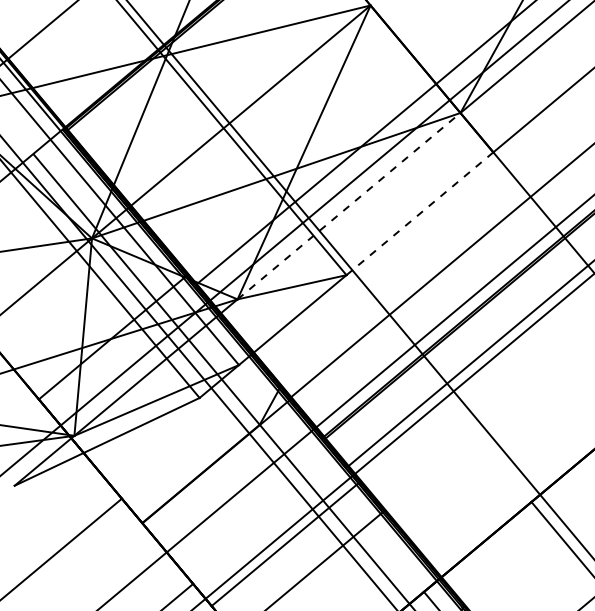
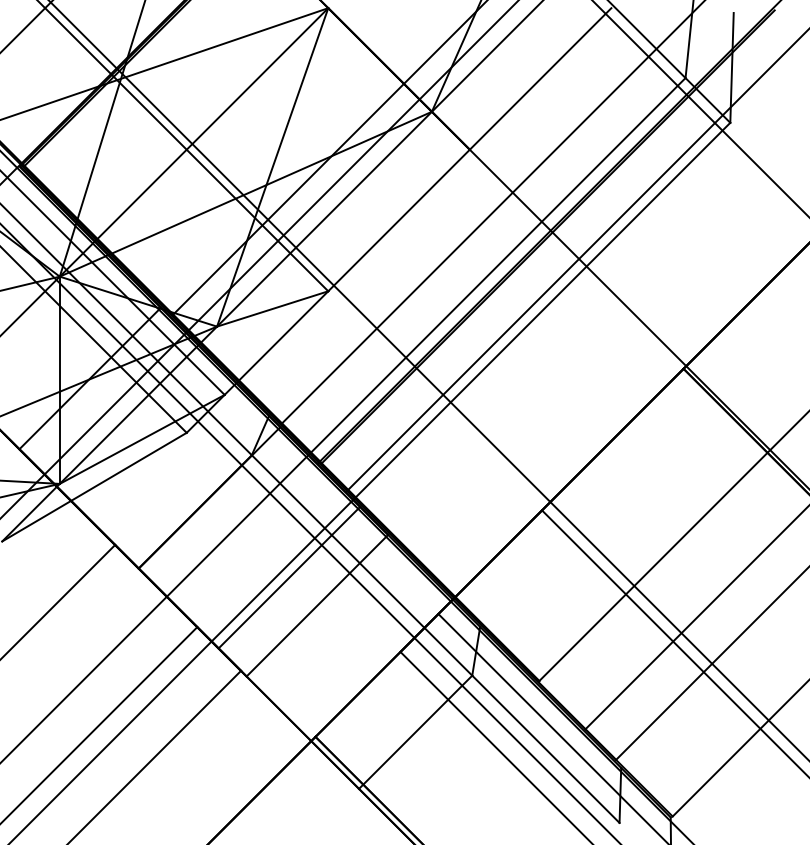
line: (349, 206) -> (324, 219), dashed -> solid
line: (419, 213) -> (398, 220), dashed -> solid

